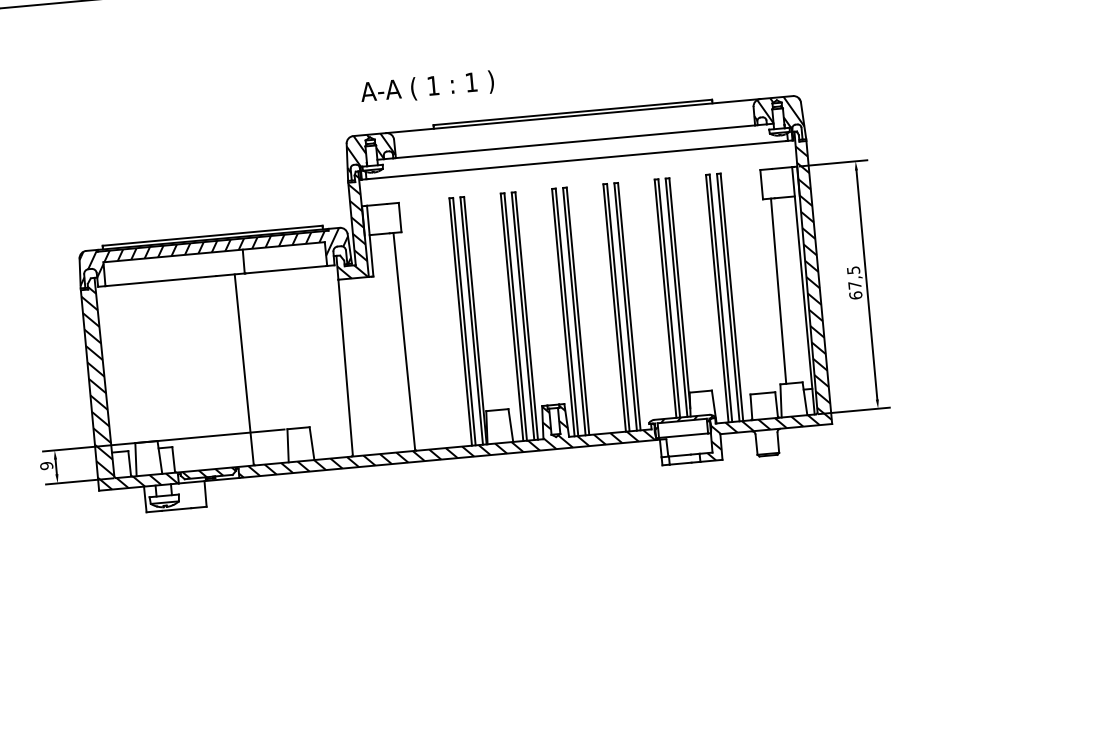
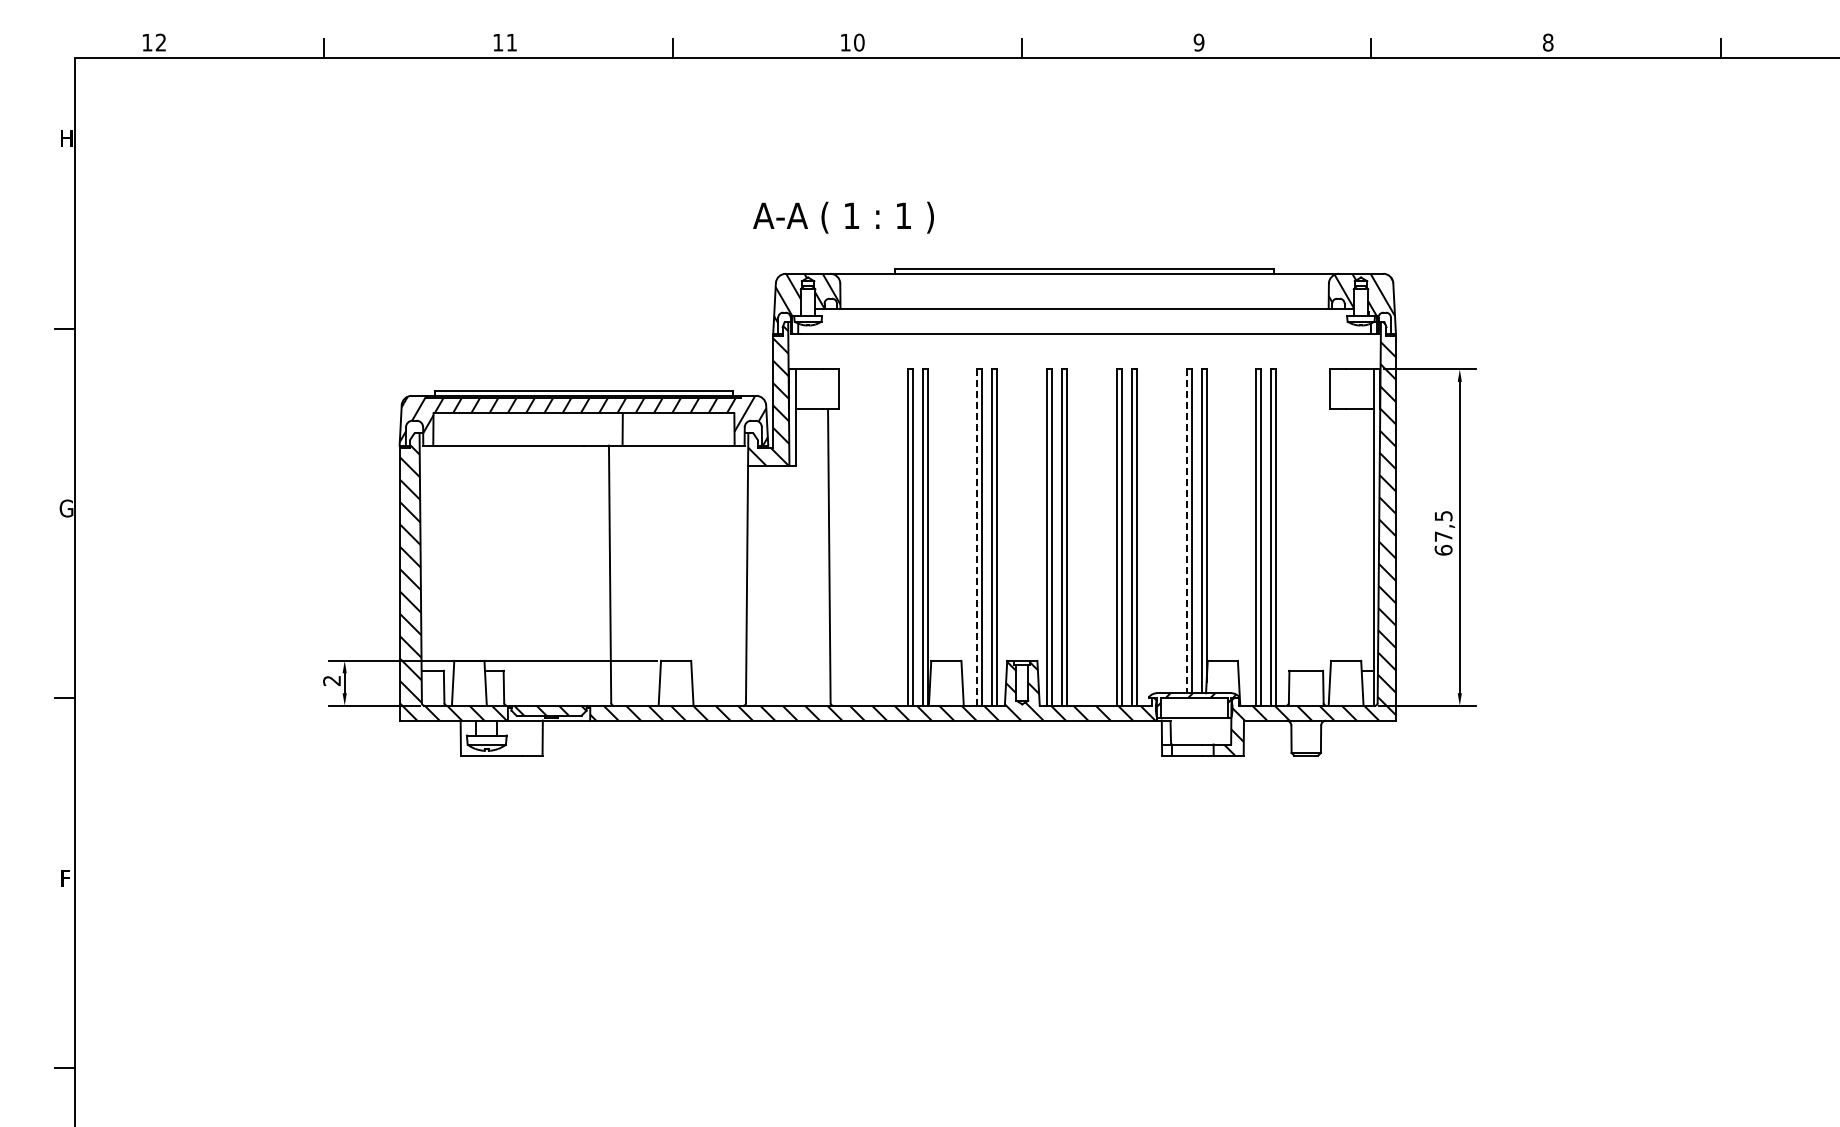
text: (427, 87) -> (843, 217), moved
line: (778, 290) -> (1339, 534), removed
line: (665, 298) -> (1186, 531), solid -> dashed
line: (512, 317) -> (977, 537), solid -> dashed
text: (46, 465) -> (331, 680), 9 -> 2

